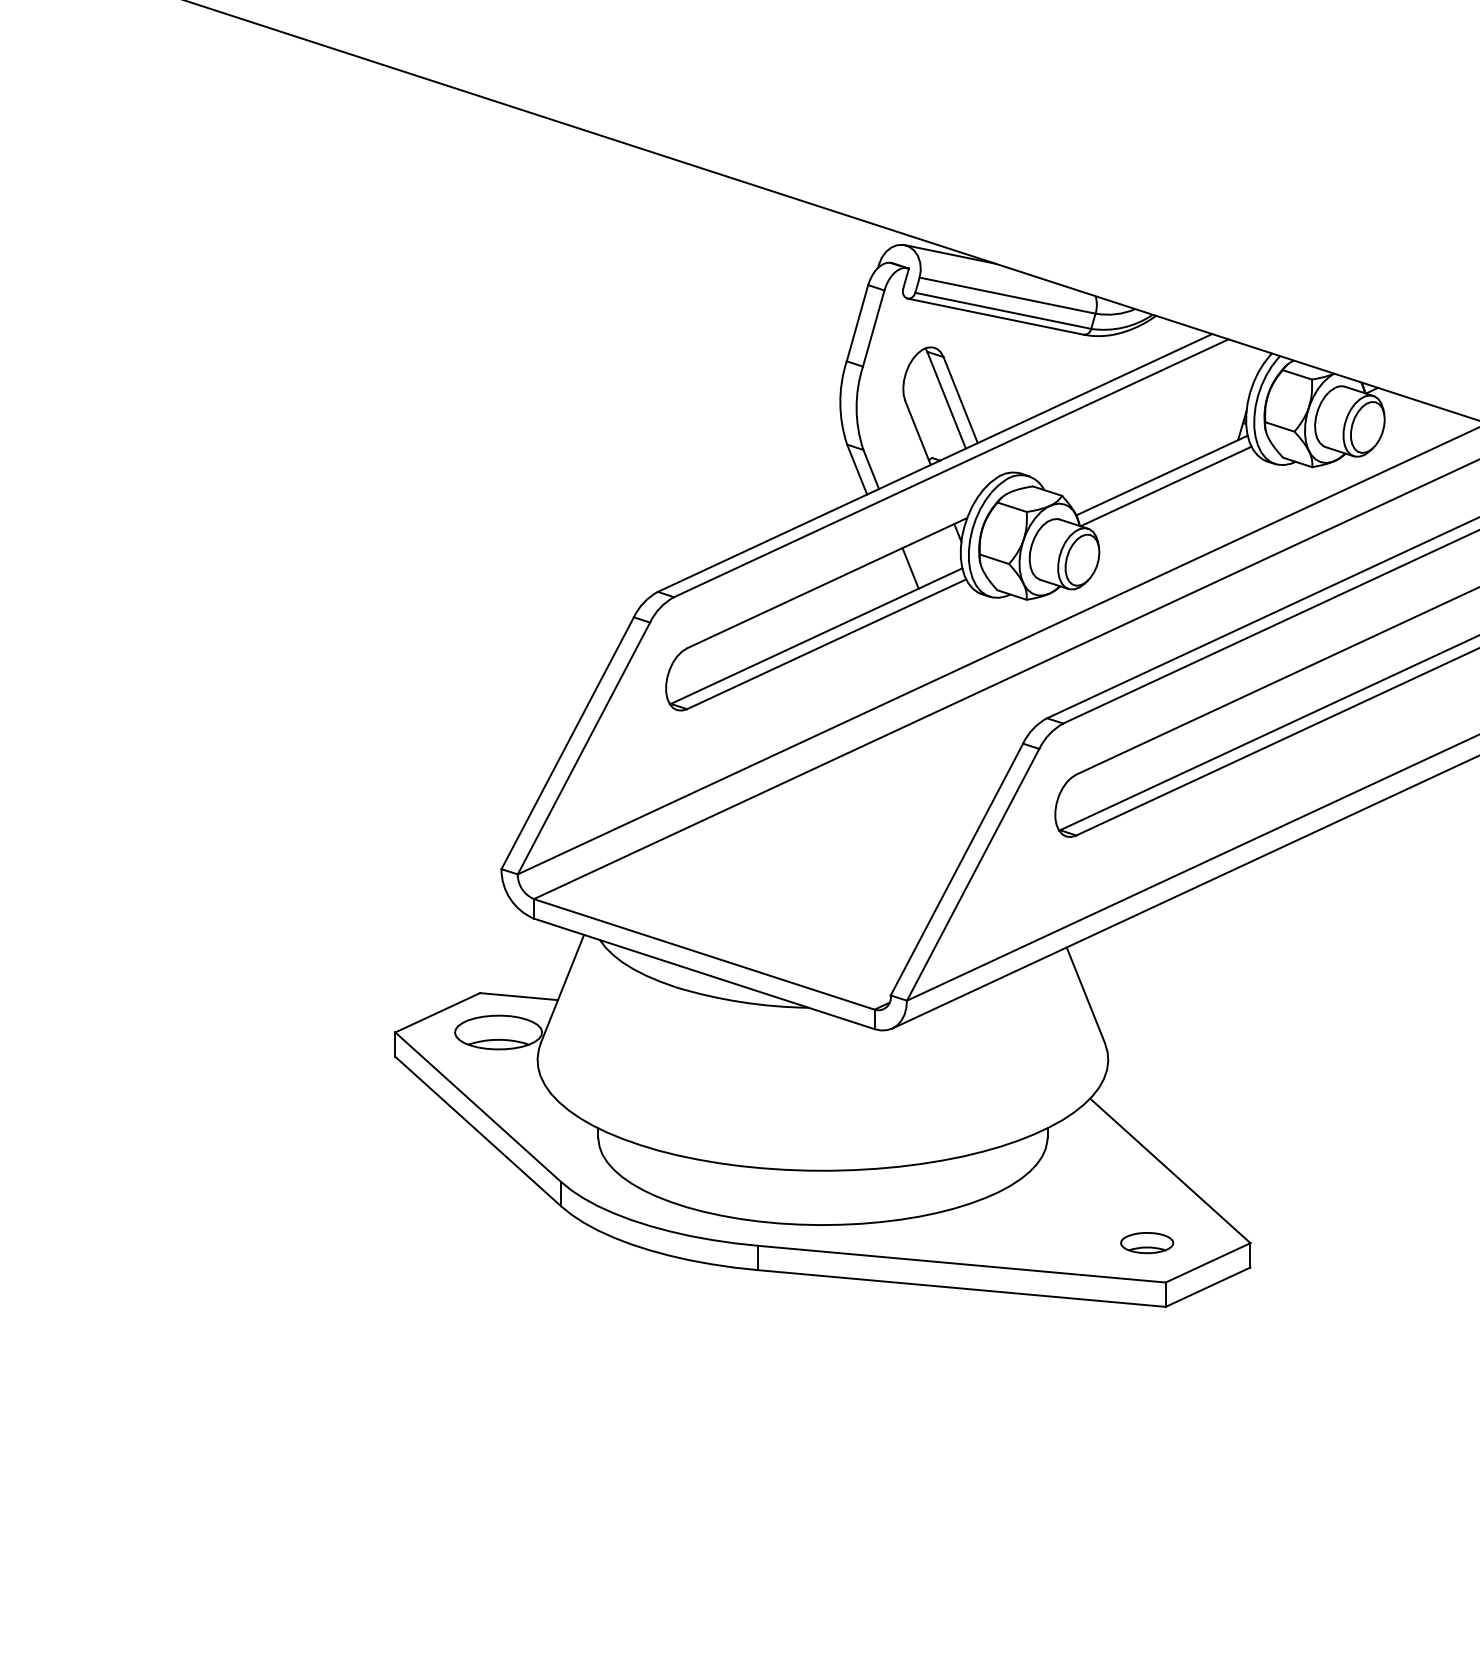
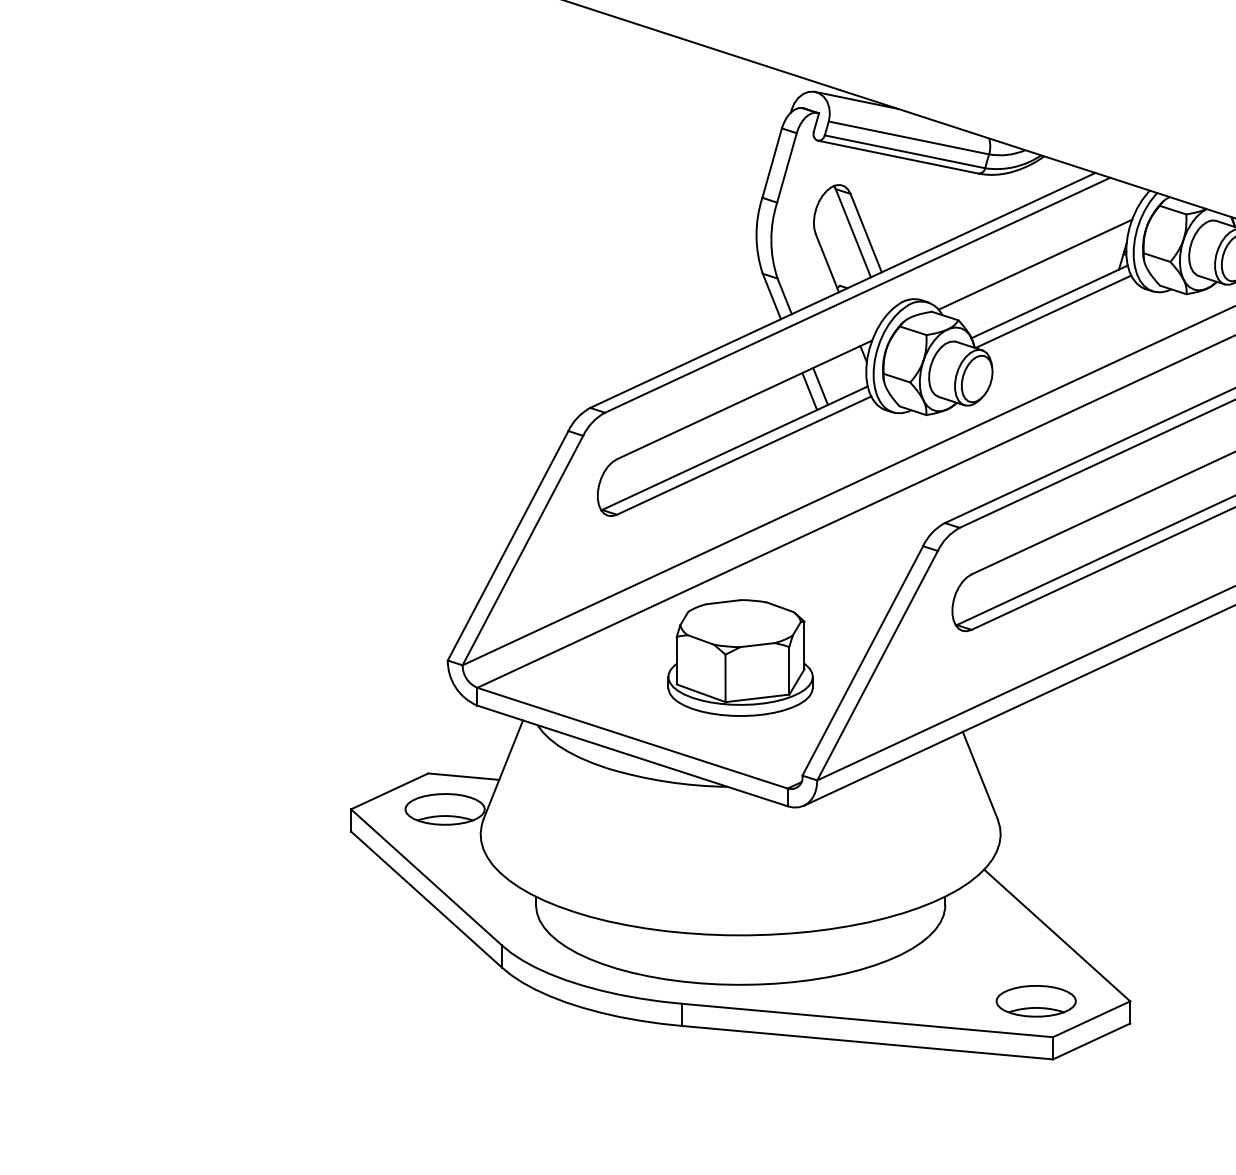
line: (1146, 434) -> (1035, 264), added
line: (898, 573) -> (809, 391), added
part: (822, 865) -> (740, 657), added
part: (1146, 1242) -> (1035, 1000), size x1.67

